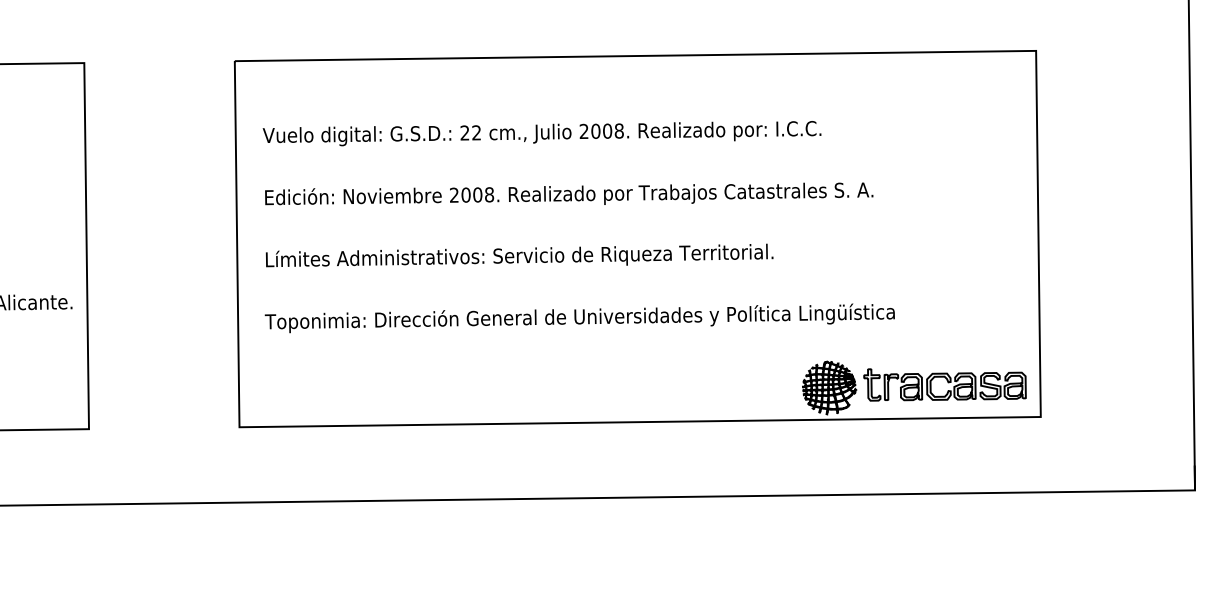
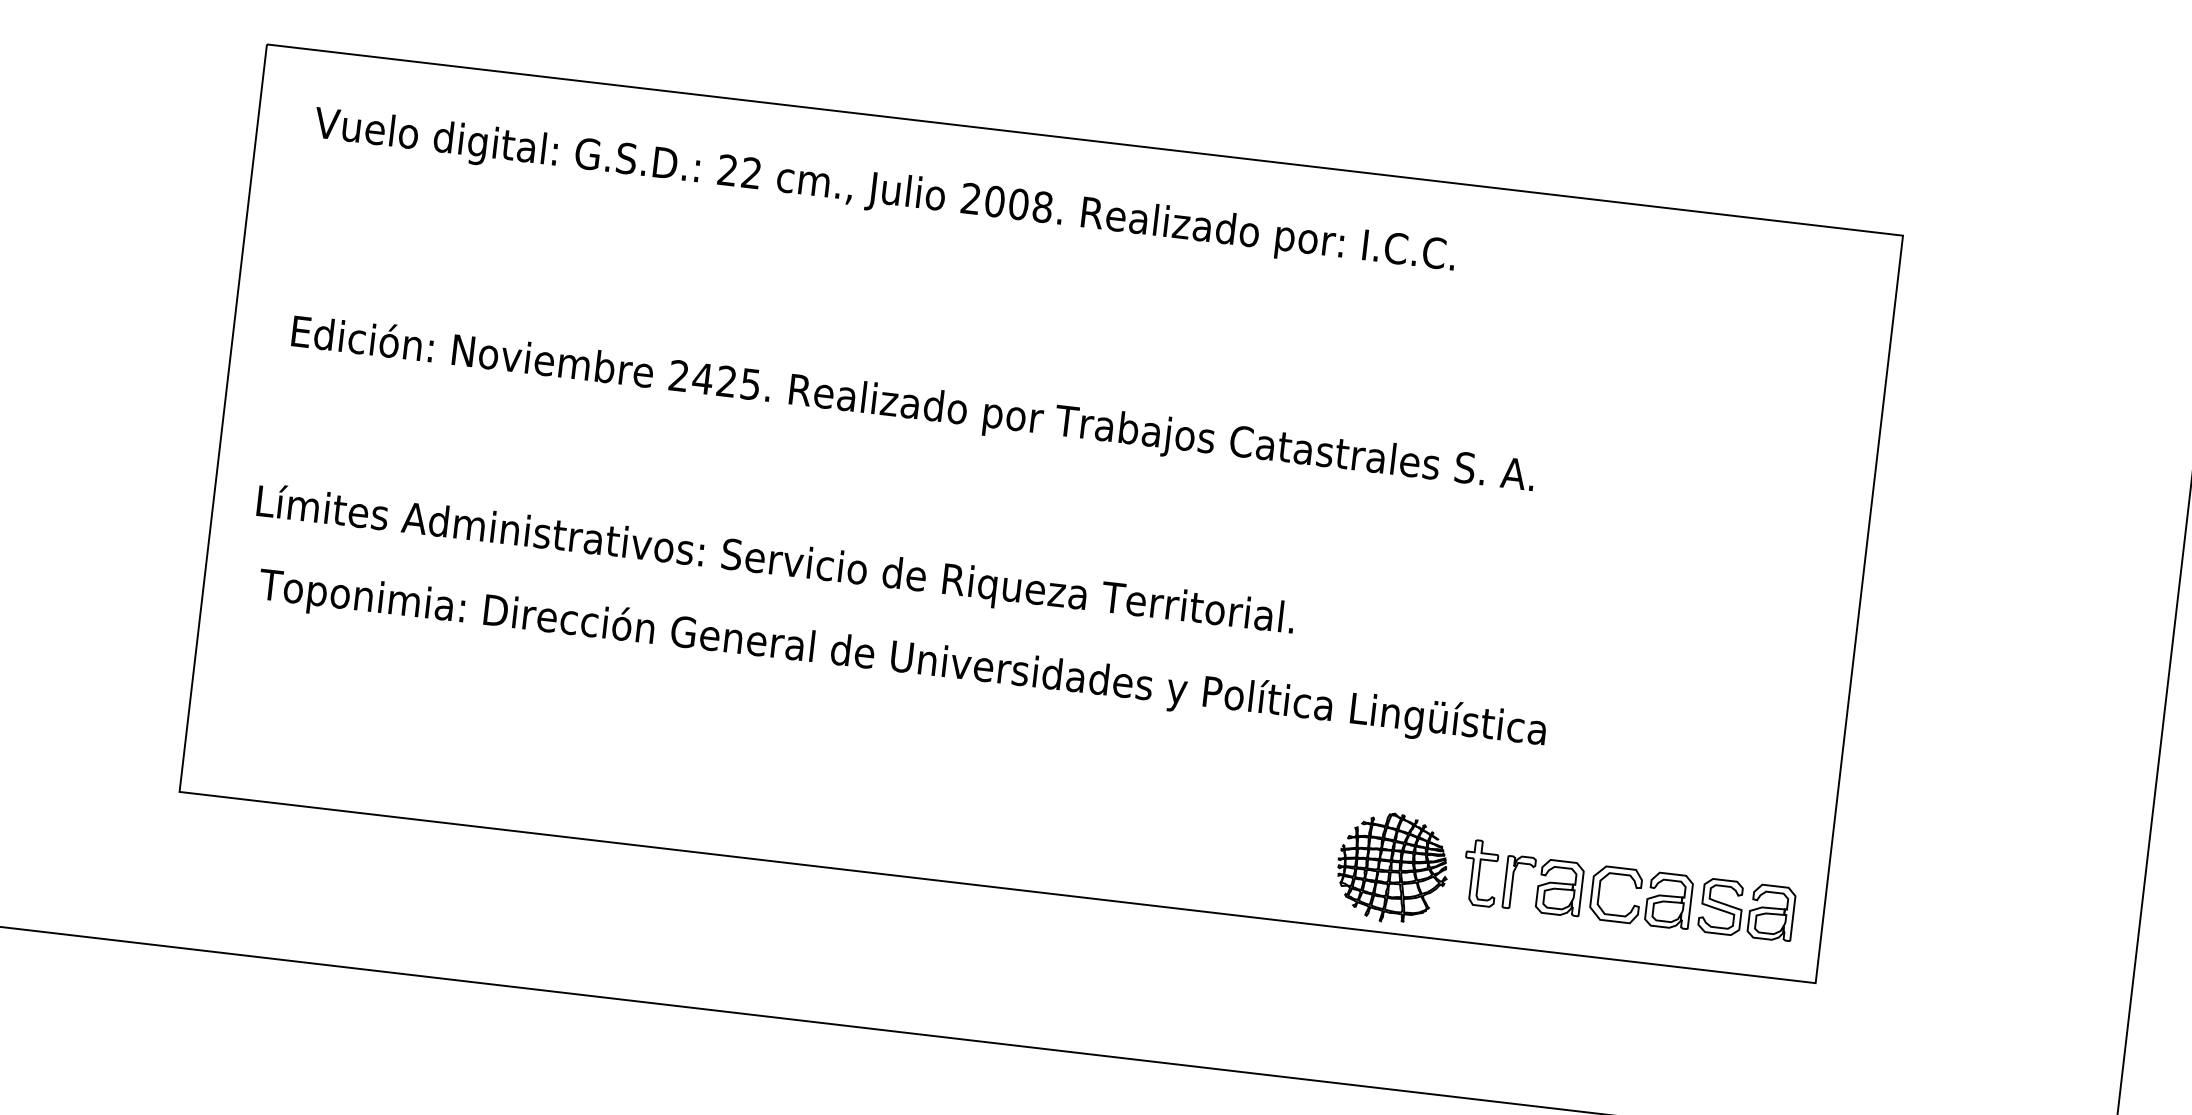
text: (541, 133) -> (883, 191), moved
text: (477, 194) -> (726, 380), 2008. -> 2425.
text: (519, 255) -> (775, 558), moved

